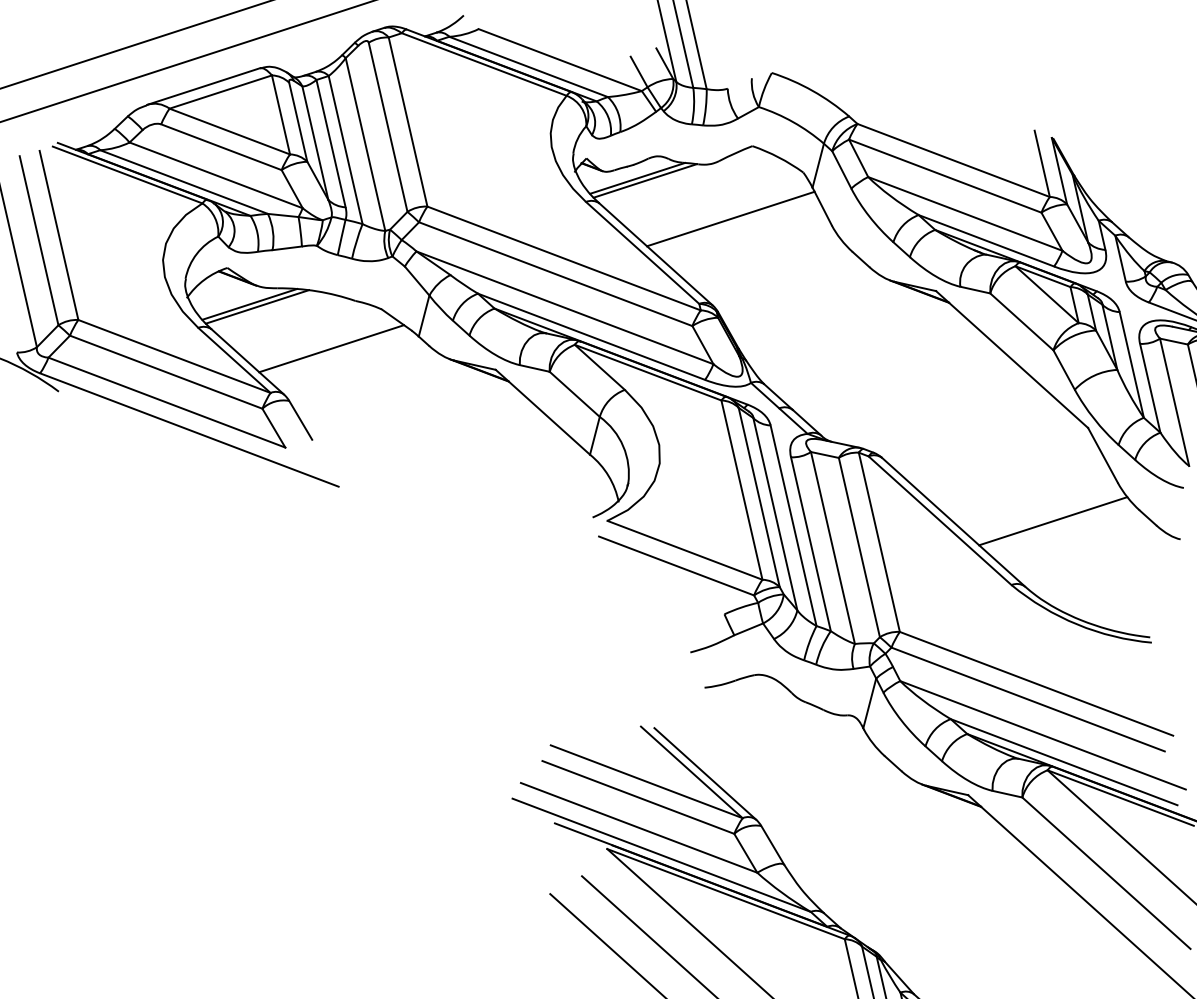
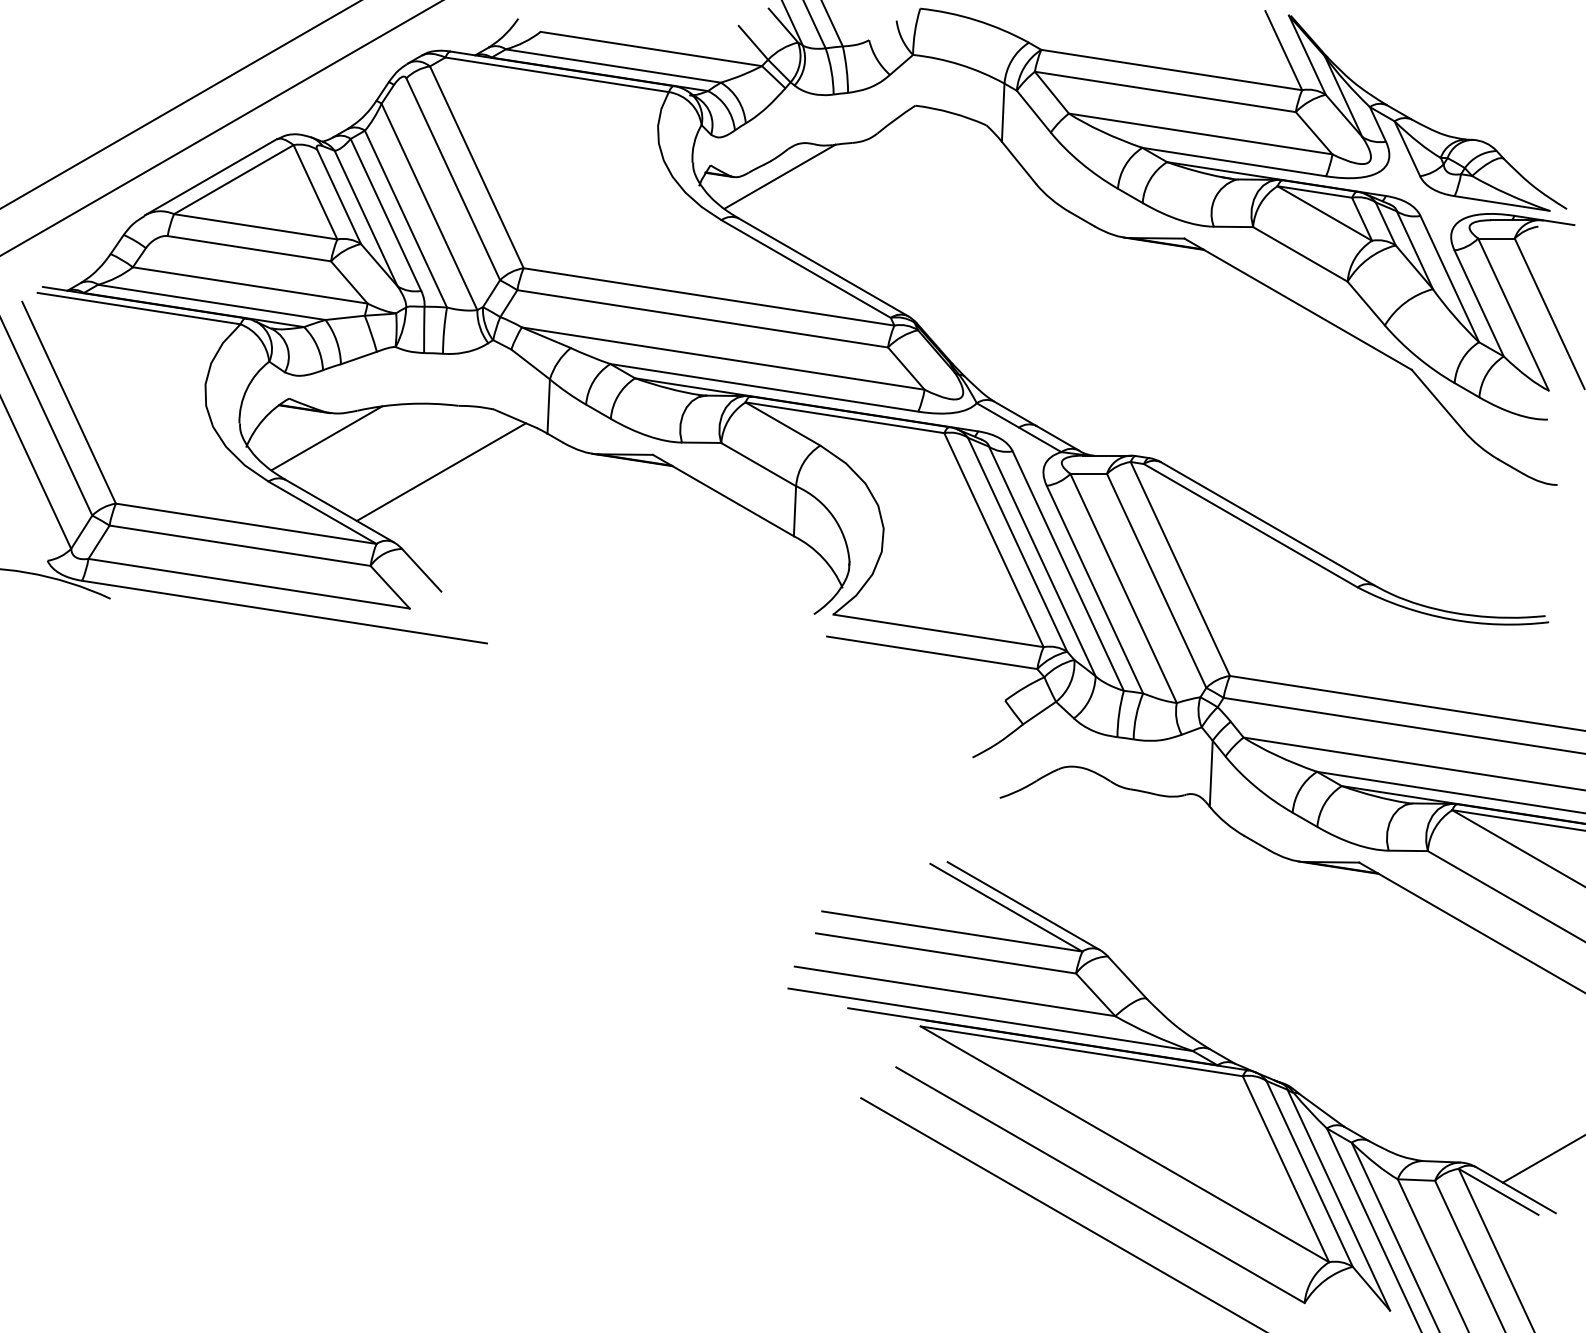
line: (644, 180) -> (789, 177), removed
line: (730, 218) -> (907, 202), removed
line: (256, 306) -> (336, 439), removed
line: (1052, 521) -> (1392, 496), removed

